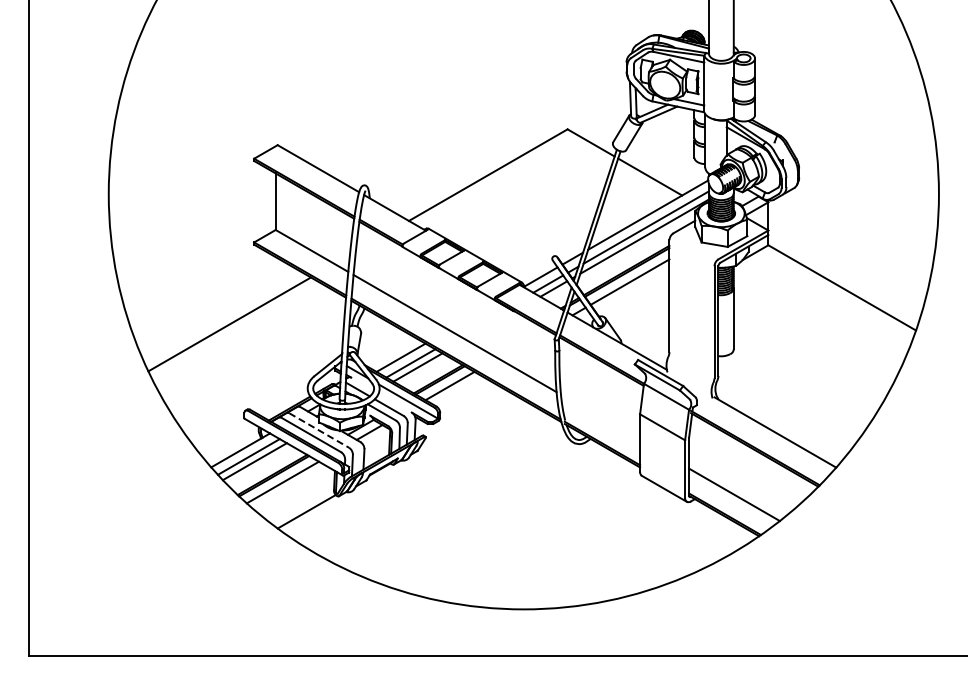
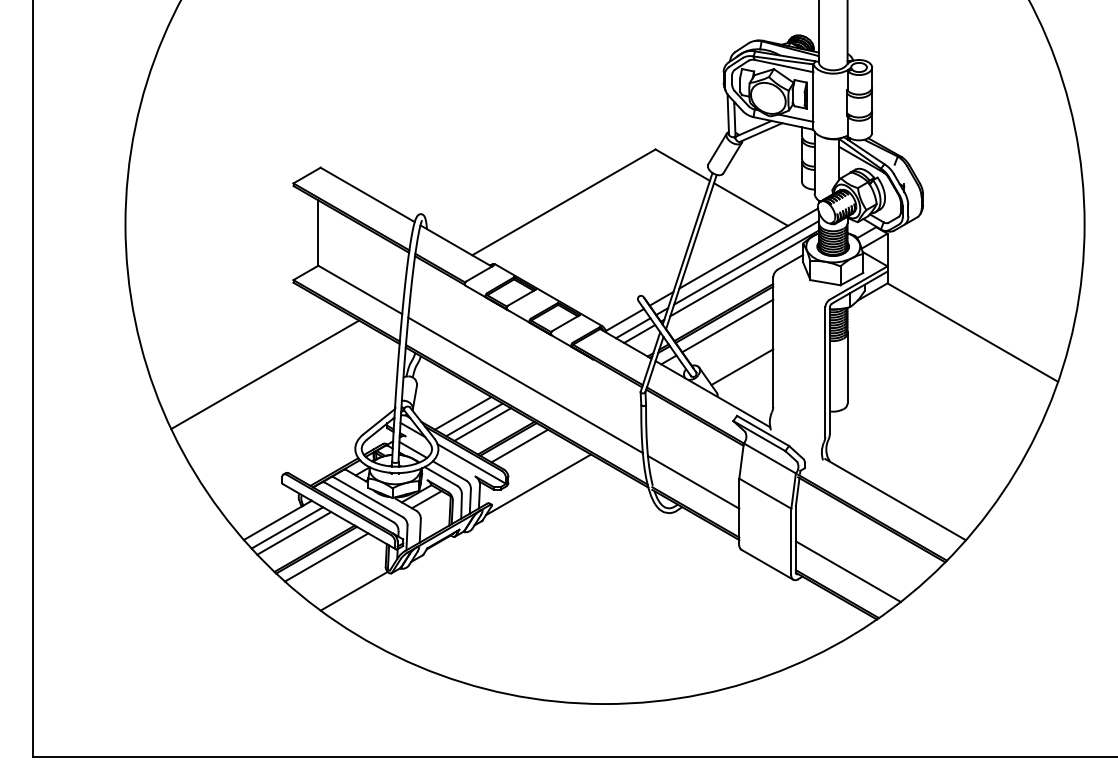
line: (642, 317) -> (742, 366), added
line: (600, 417) -> (693, 482), added
line: (465, 419) -> (537, 484), added
line: (319, 430) -> (368, 497), dashed -> solid

